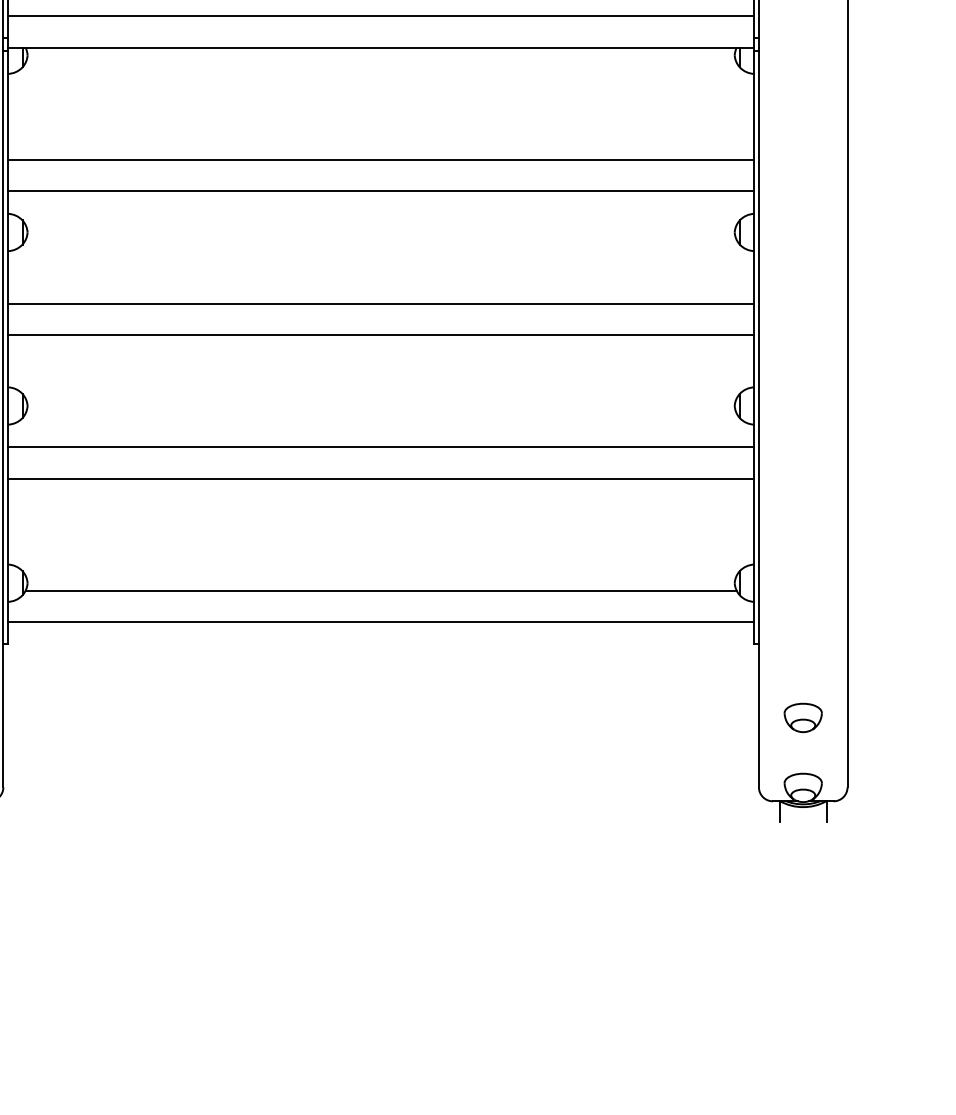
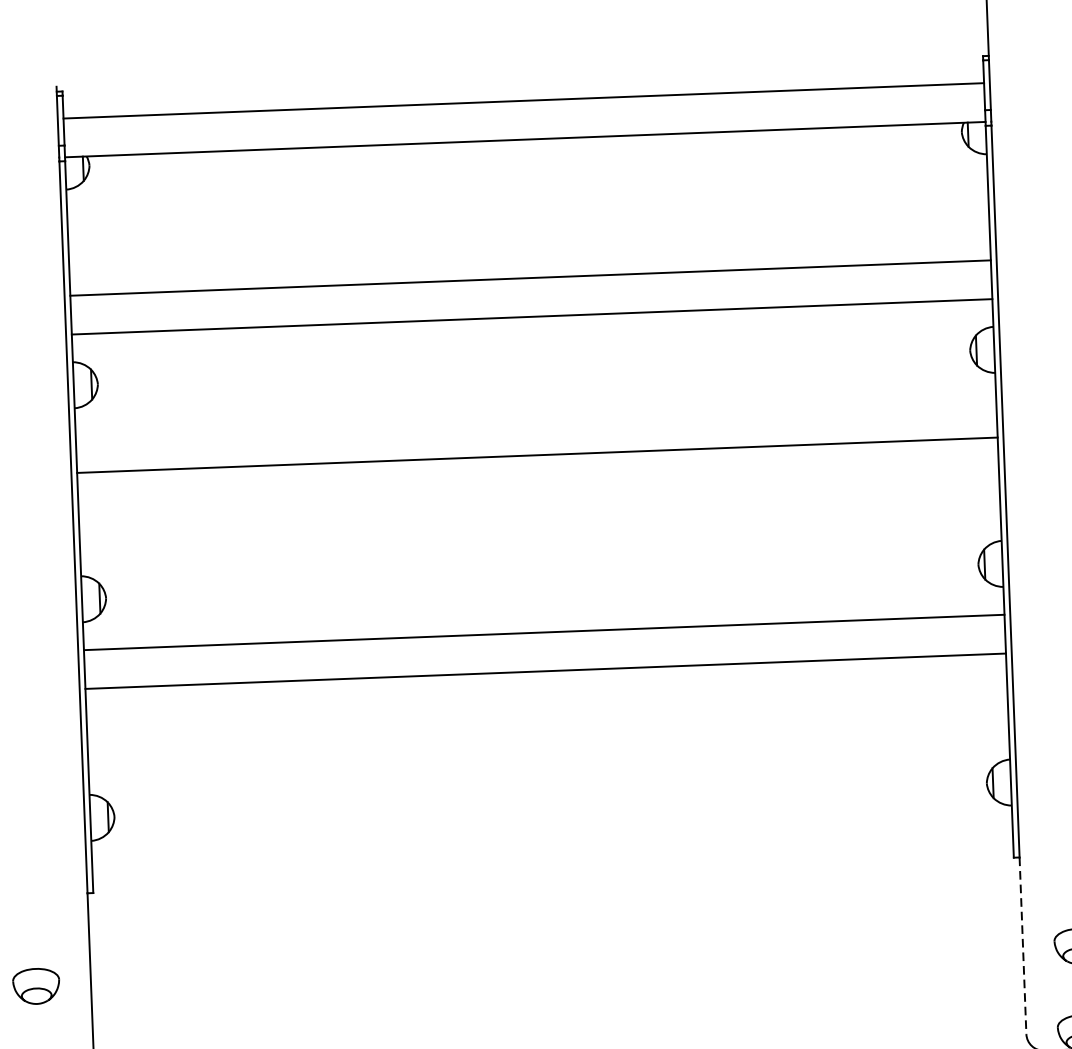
line: (381, 335) -> (539, 494), removed
line: (380, 590) -> (550, 809), removed
line: (381, 622) -> (552, 848), removed
line: (758, 715) -> (1022, 945), solid -> dashed

